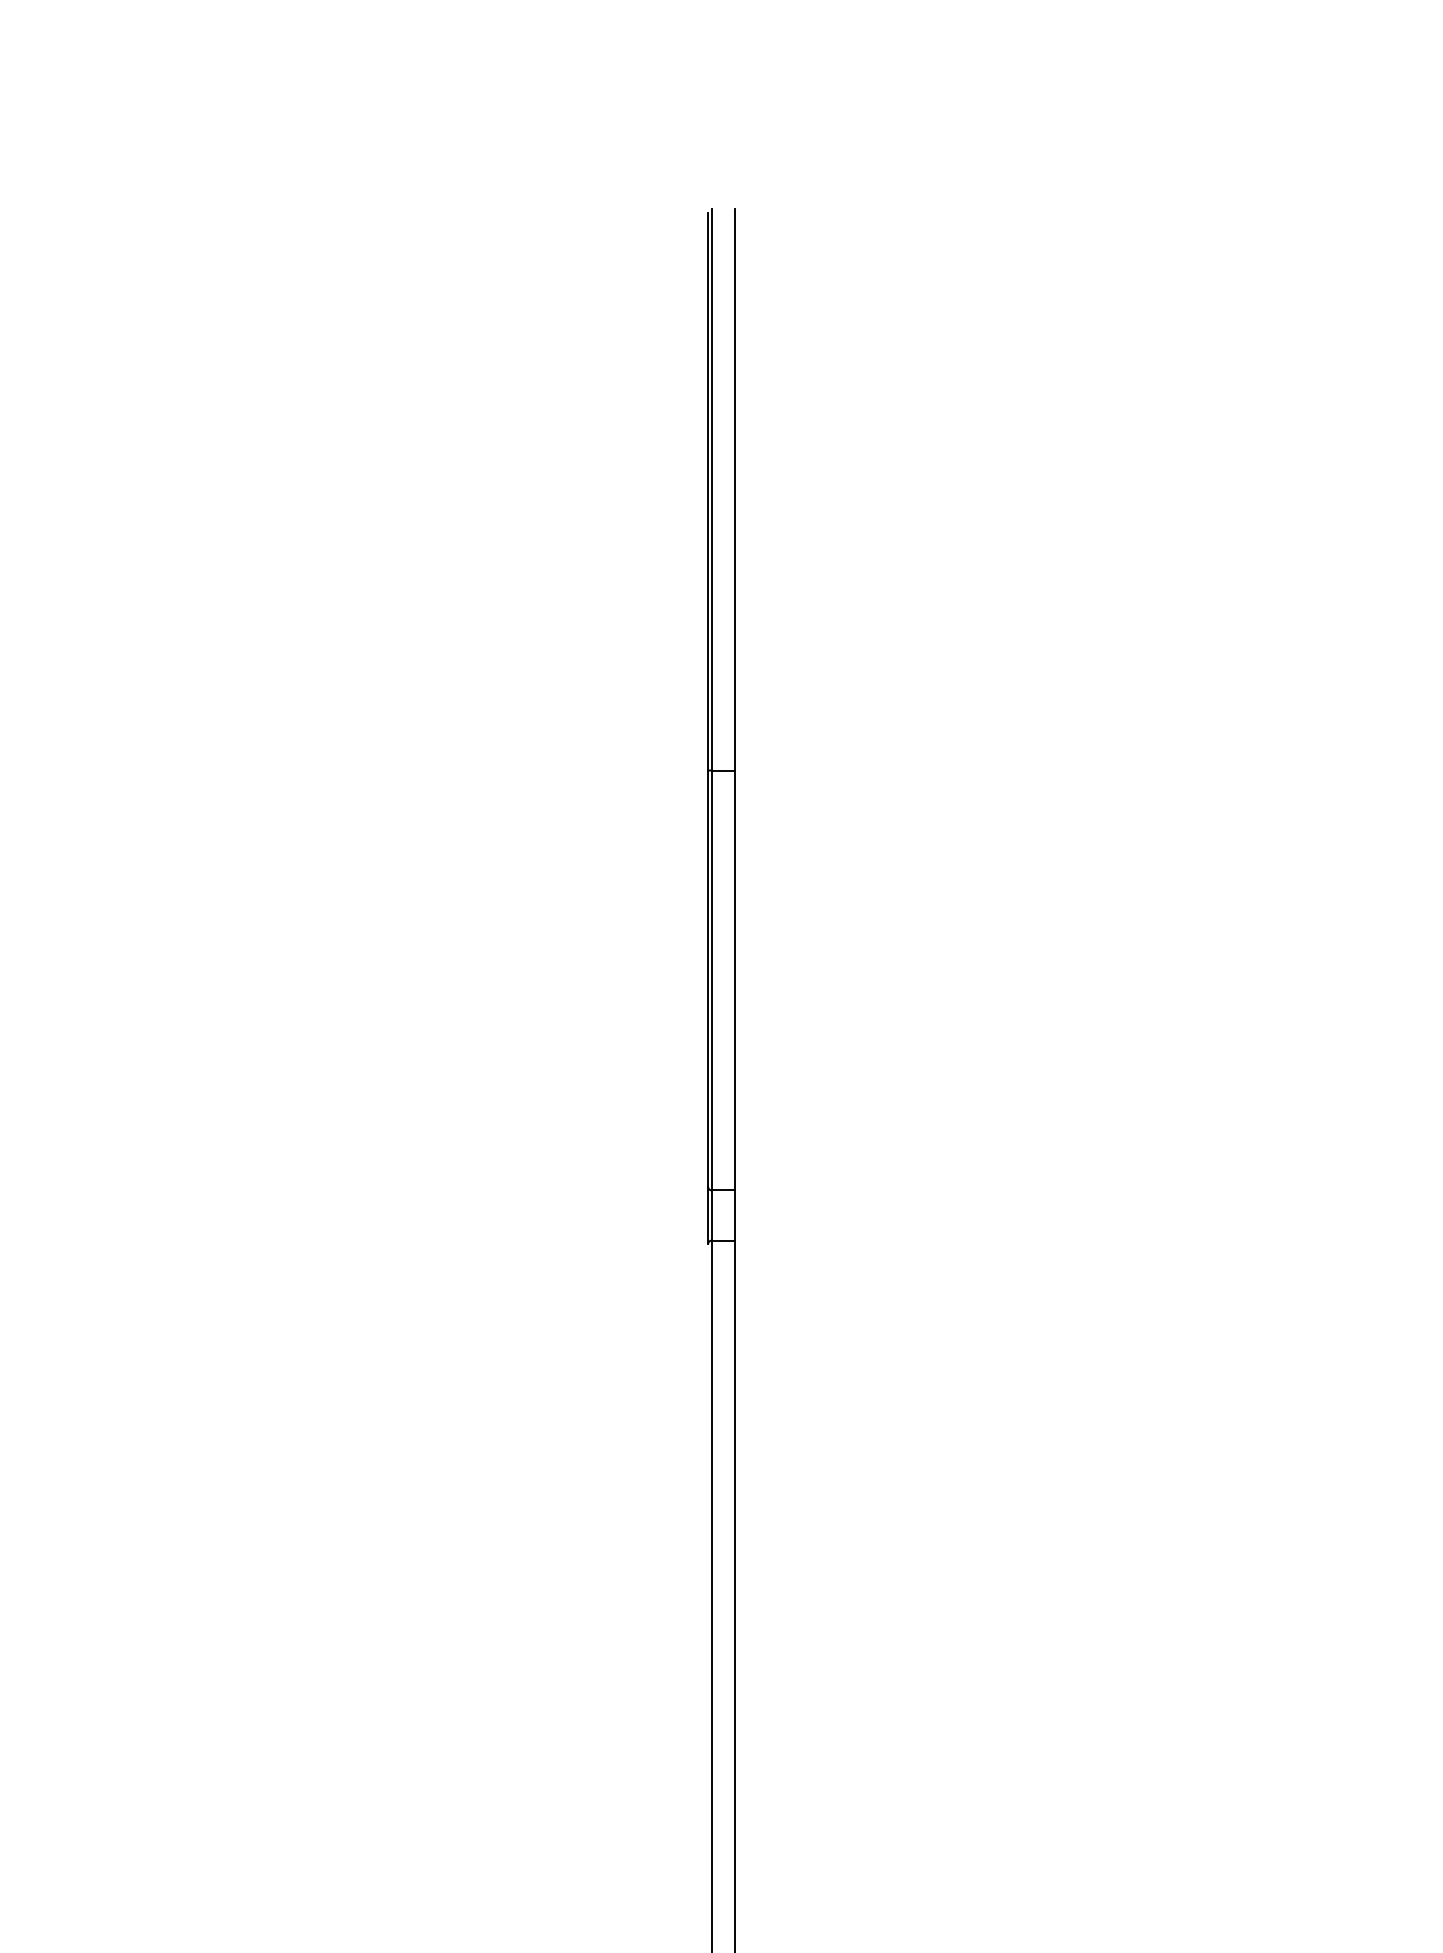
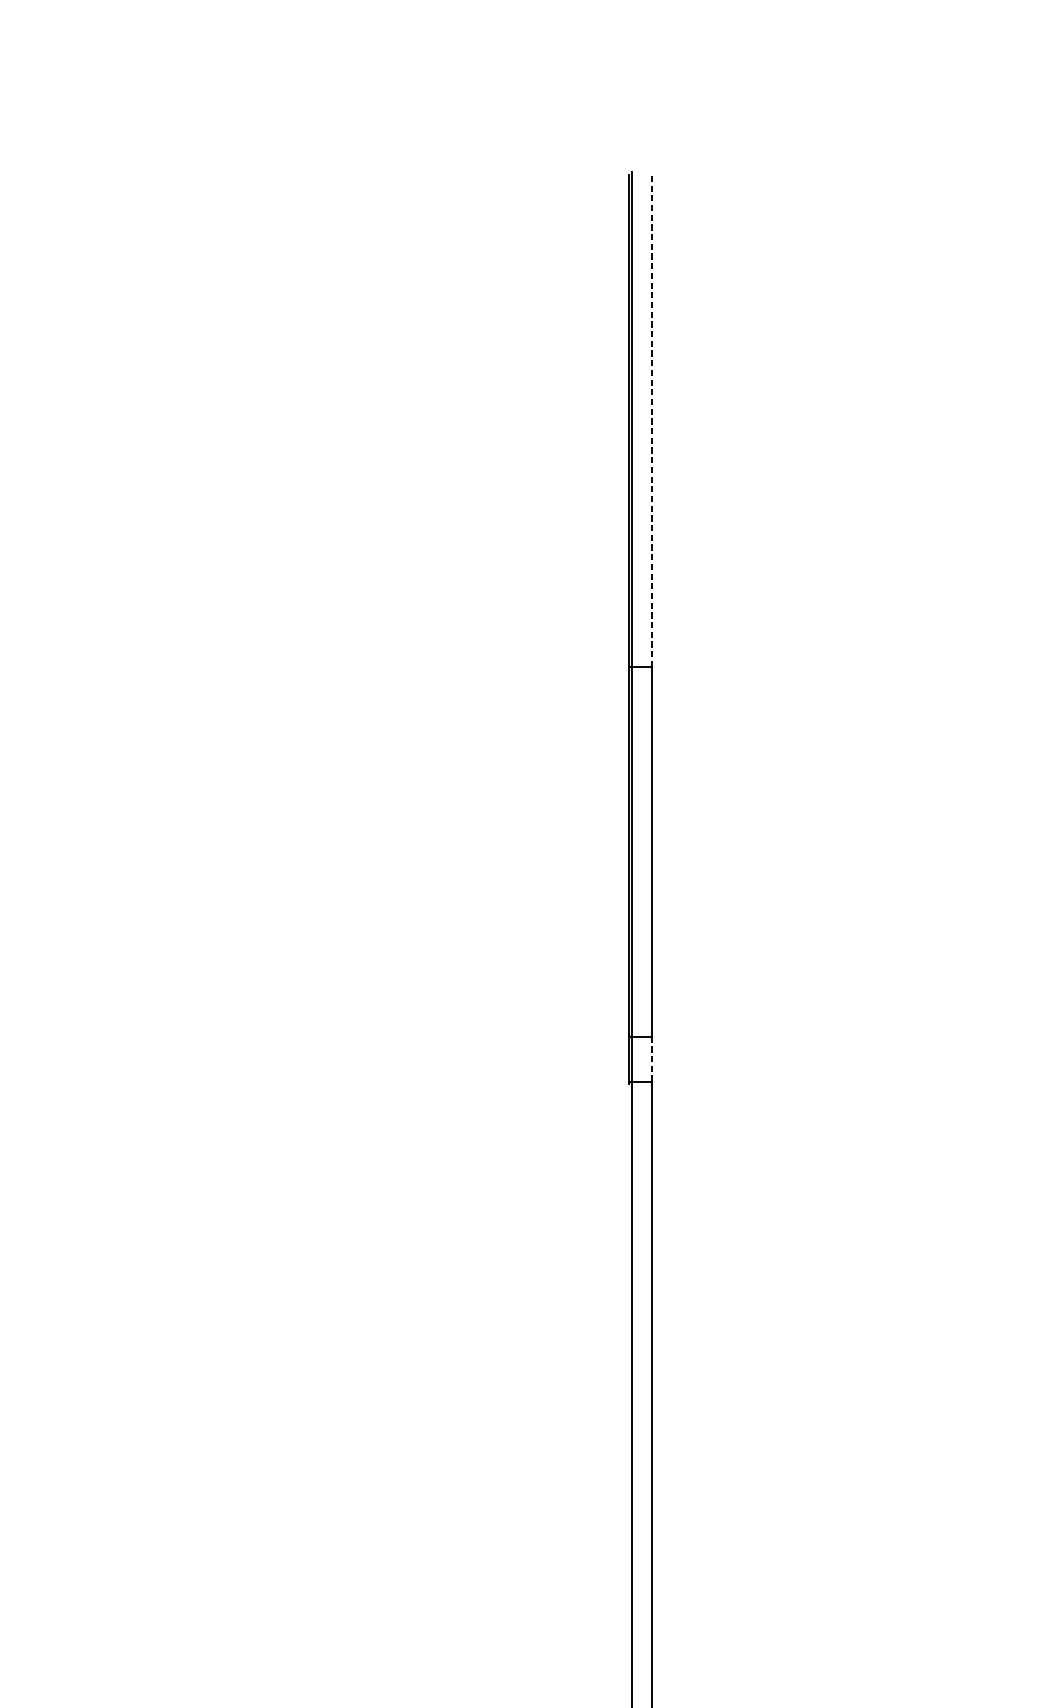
line: (734, 489) -> (651, 419), solid -> dashed
line: (734, 1215) -> (651, 1059), solid -> dashed

